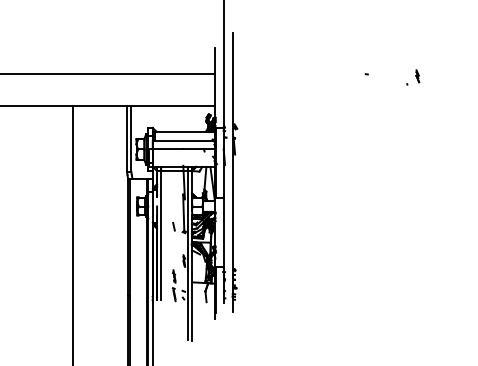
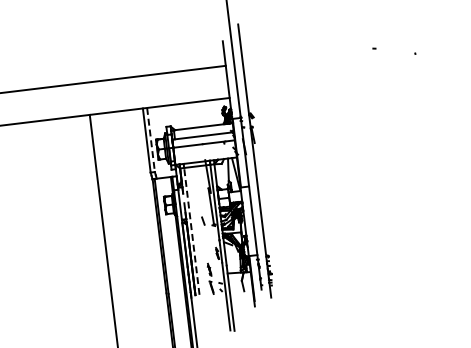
part: (417, 76) -> (424, 44), removed
line: (131, 138) -> (151, 139), solid -> dashed
line: (161, 233) -> (191, 229), solid -> dashed

